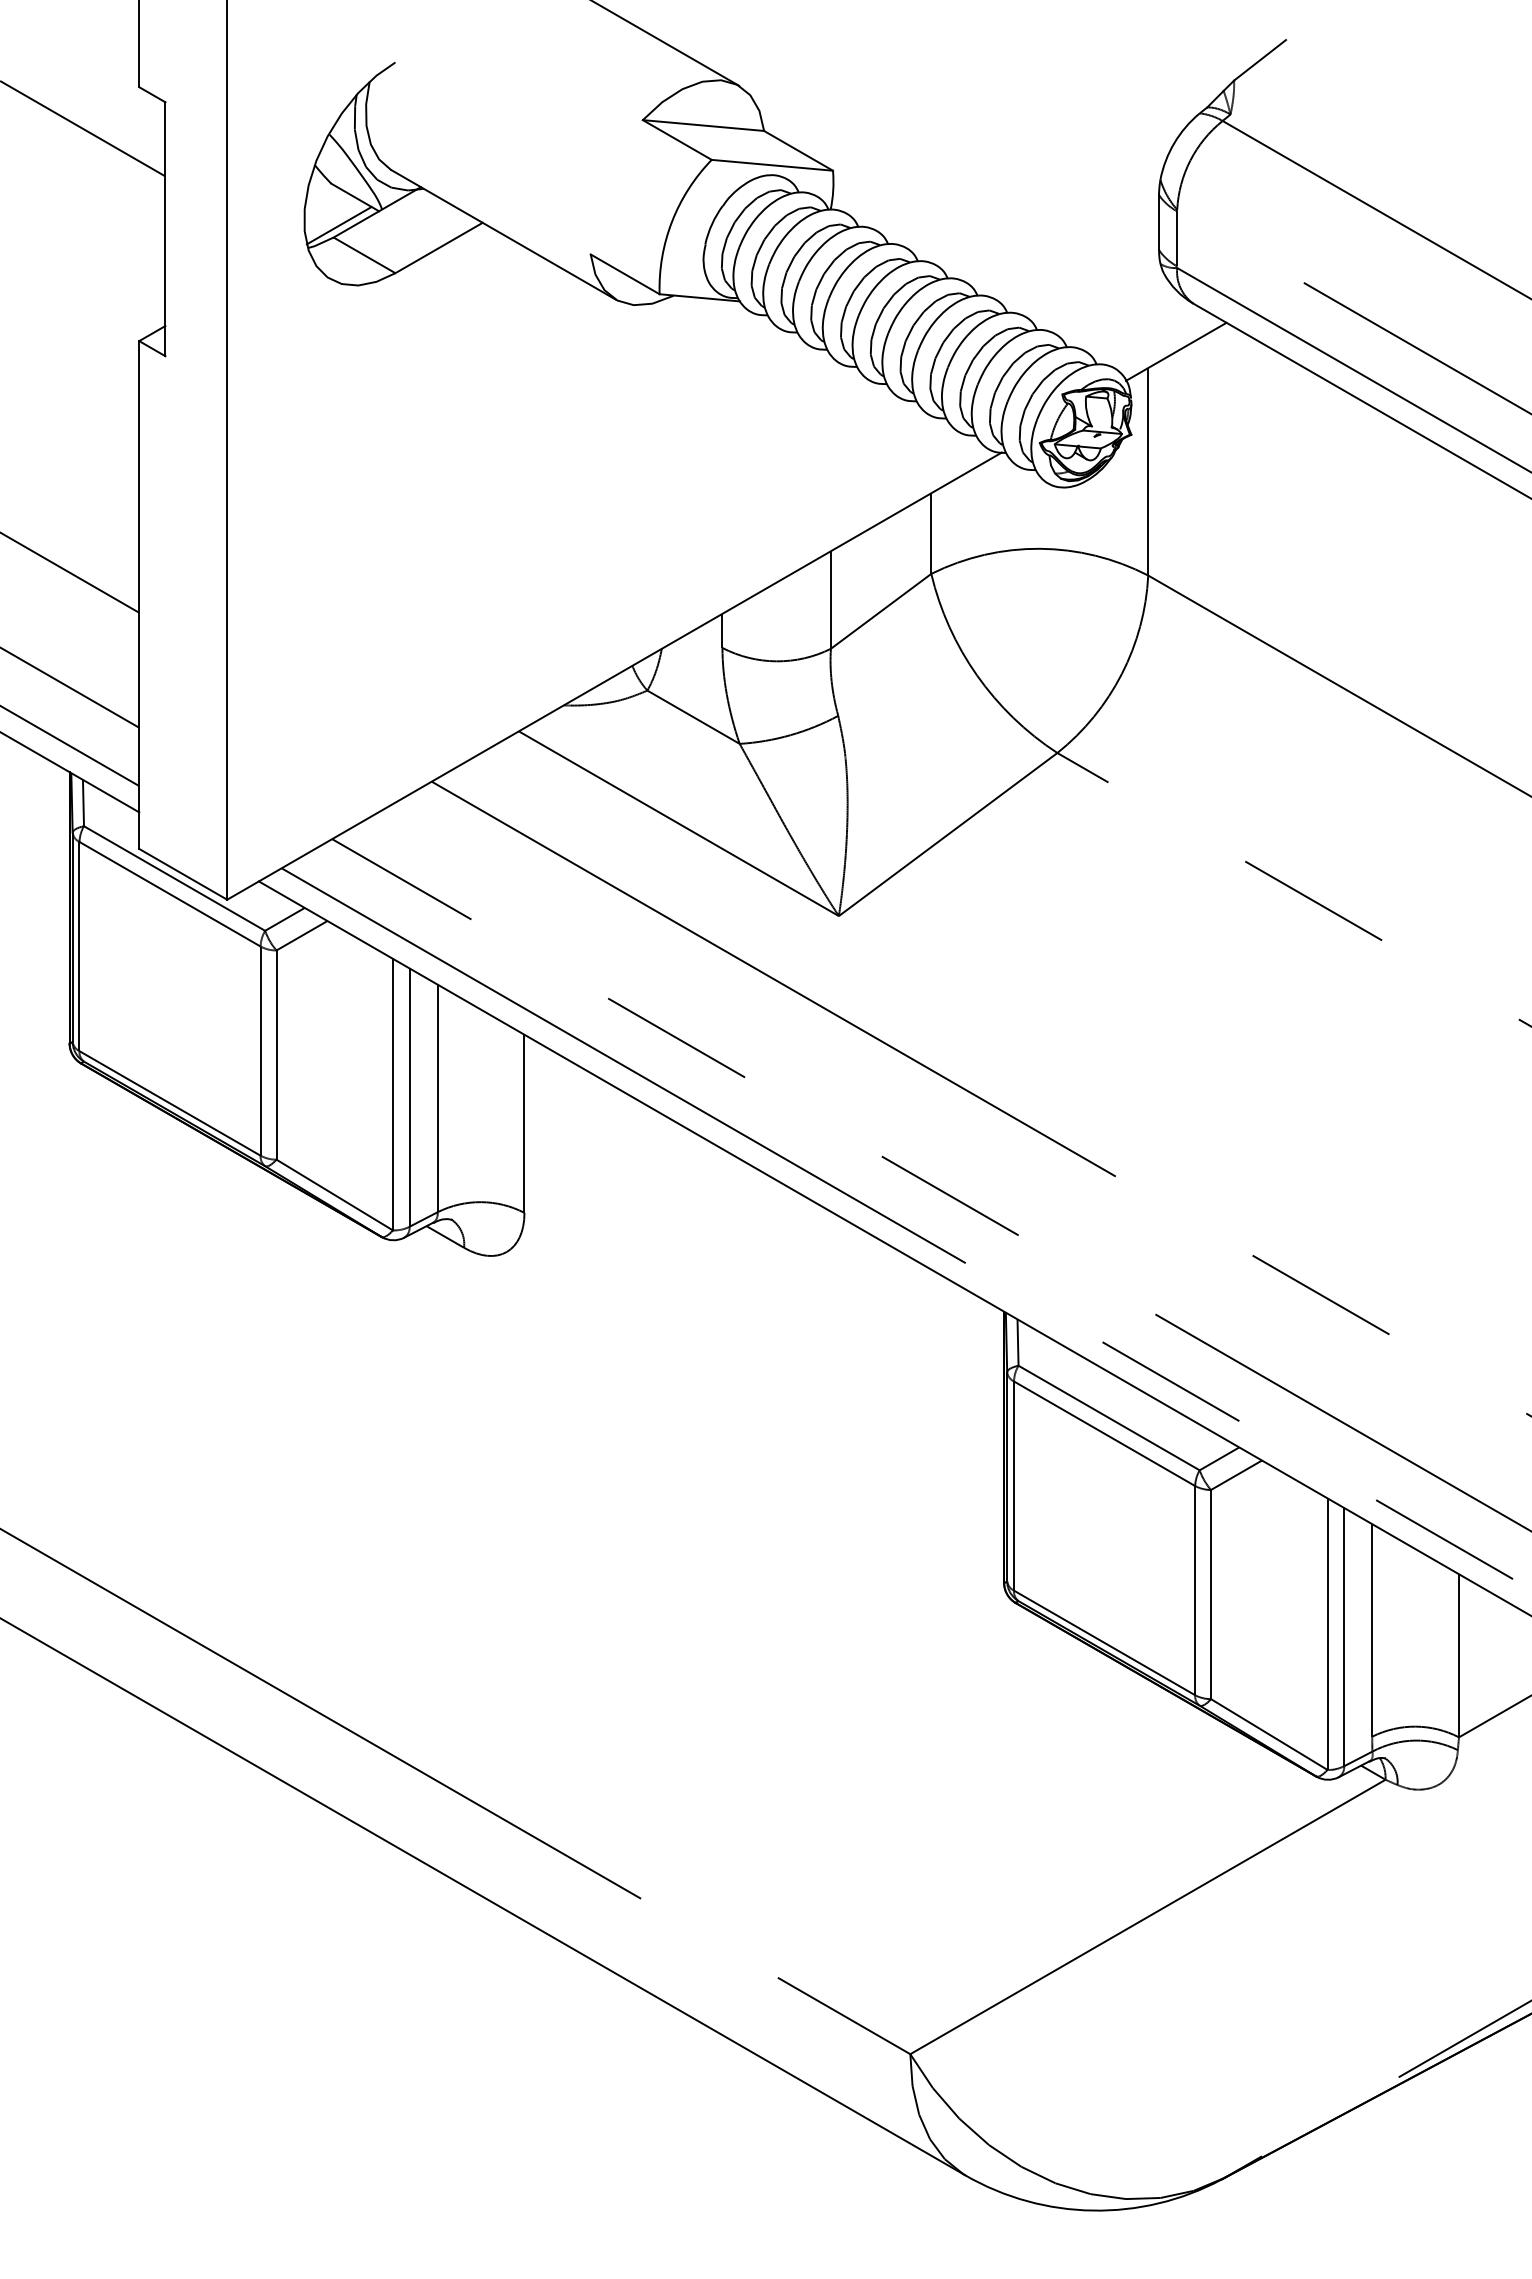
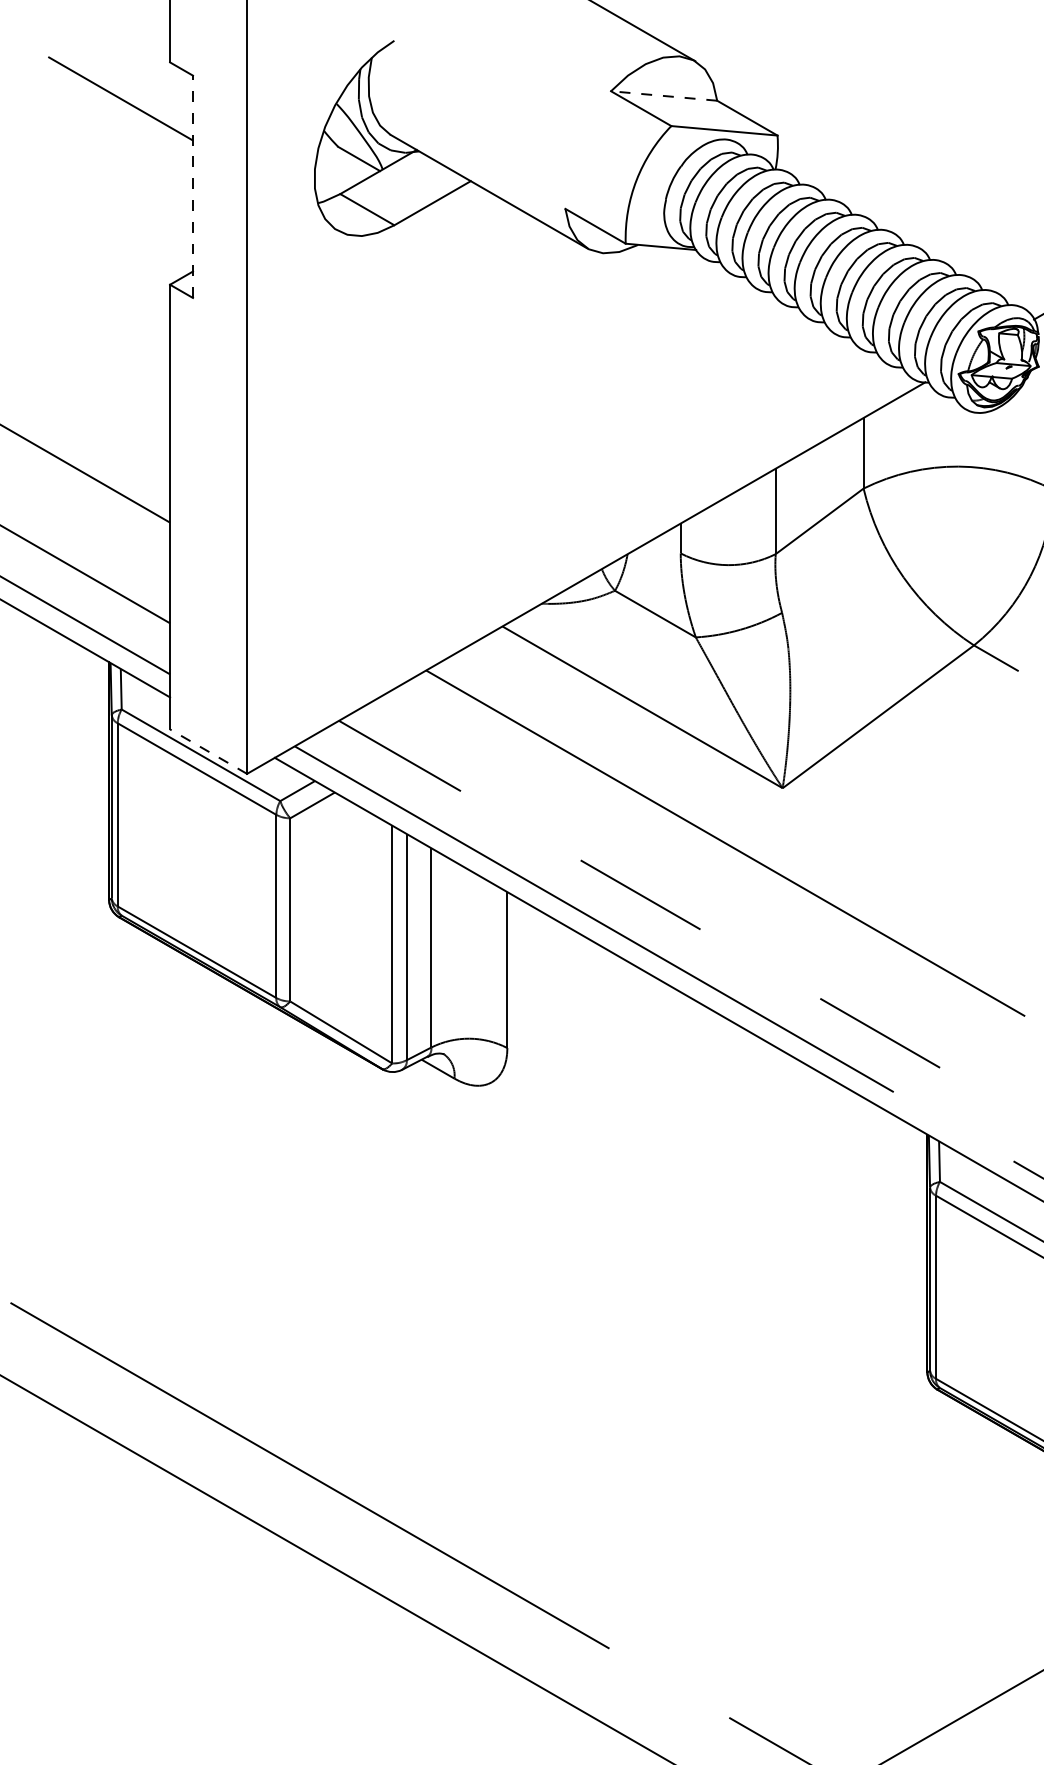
line: (703, 125) -> (664, 95), solid -> dashed
line: (338, 225) -> (344, 183), removed
line: (165, 229) -> (193, 187), solid -> dashed
line: (183, 874) -> (208, 751), solid -> dashed

